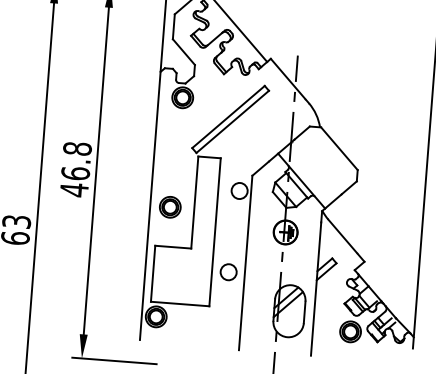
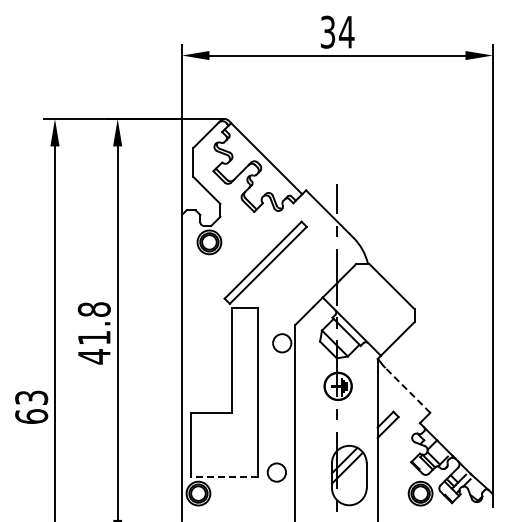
text: (74, 173) -> (93, 337), 46.8 -> 41.8
part: (169, 206) -> (204, 367), removed
line: (346, 240) -> (407, 390), solid -> dashed
circle: (228, 272) -> (276, 472), moved
line: (180, 303) -> (224, 476), solid -> dashed

